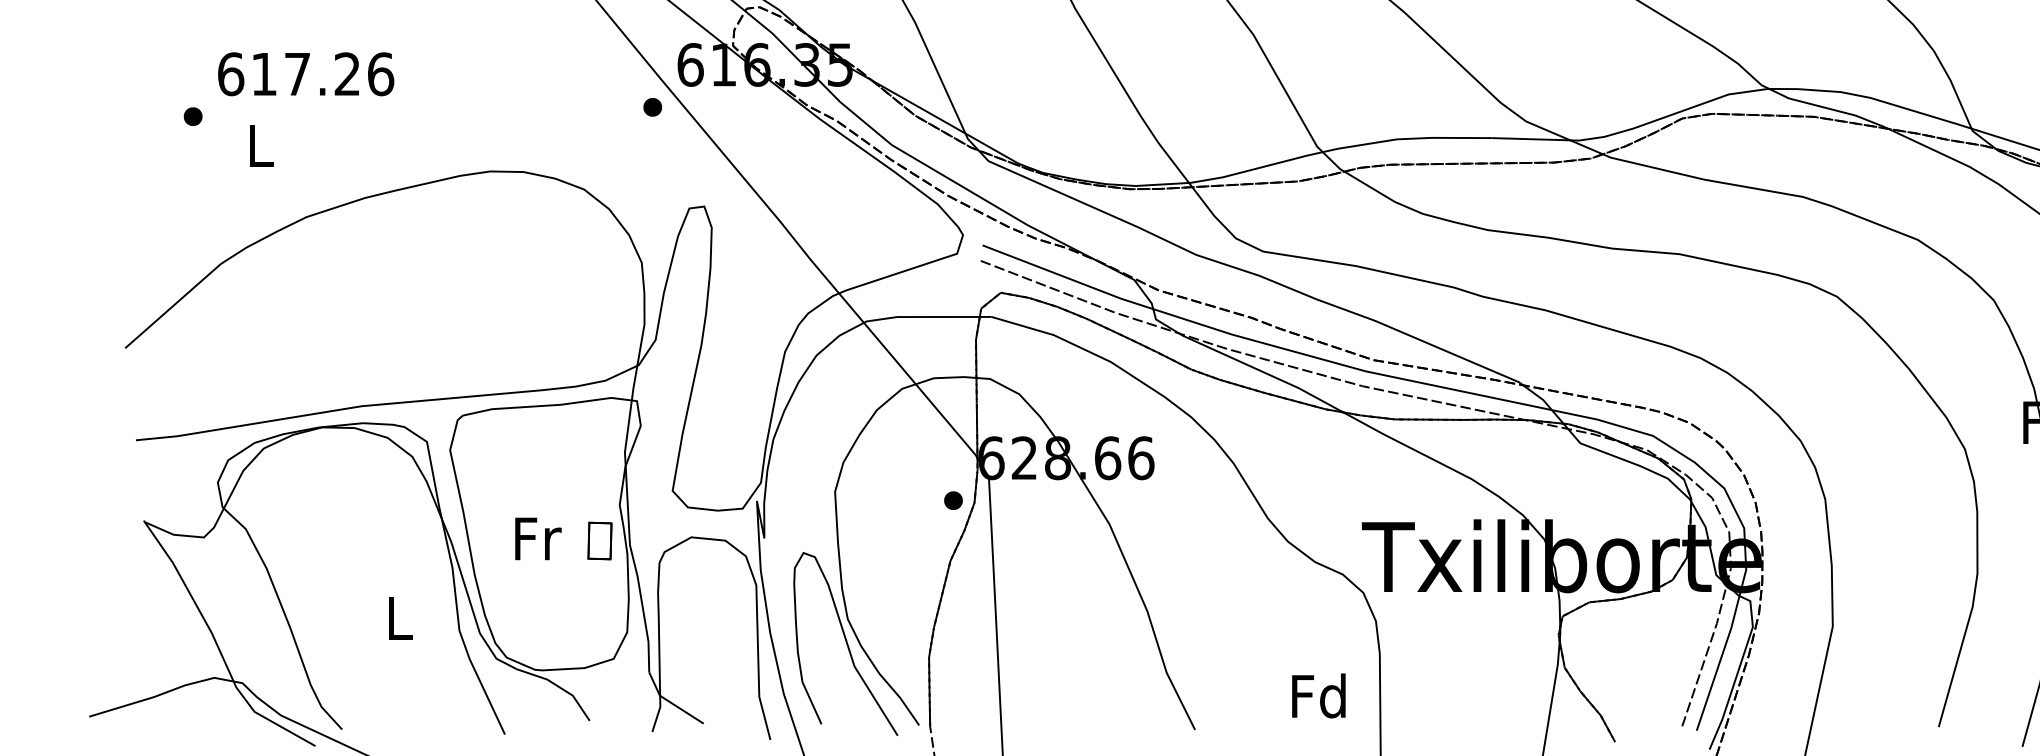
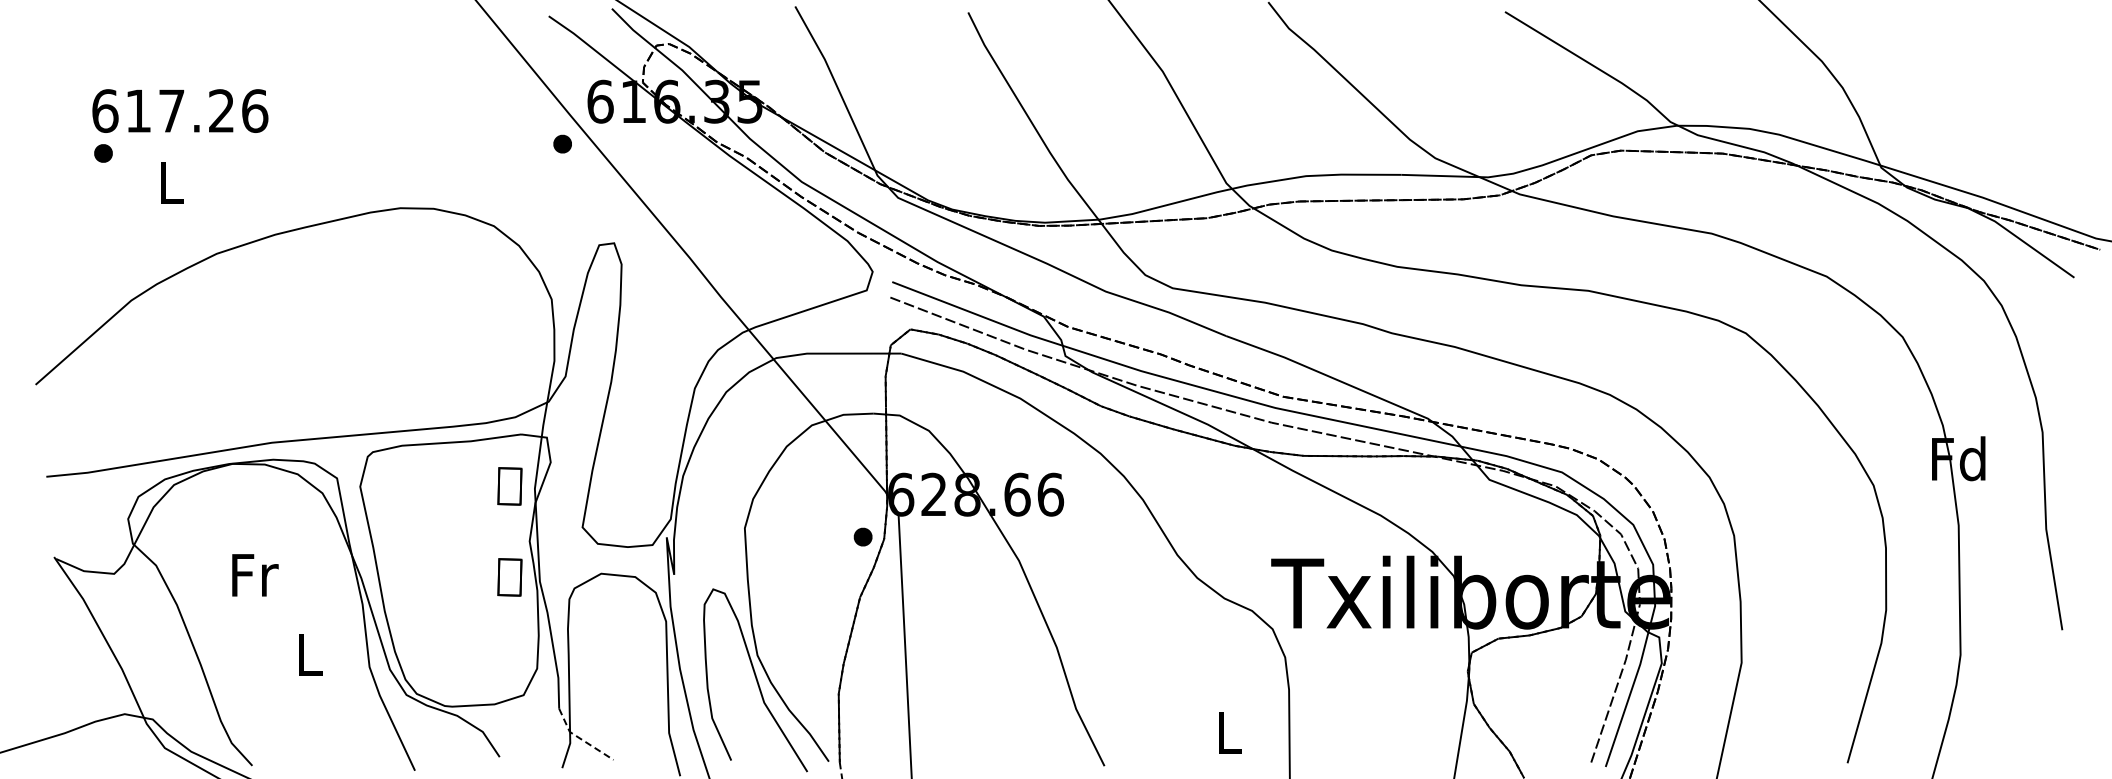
text: (306, 73) -> (180, 110), moved
part: (599, 450) -> (509, 486), added
text: (538, 539) -> (255, 575), moved
text: (1318, 695) -> (1227, 731), Fd -> L
line: (670, 702) -> (580, 738), solid -> dashed

